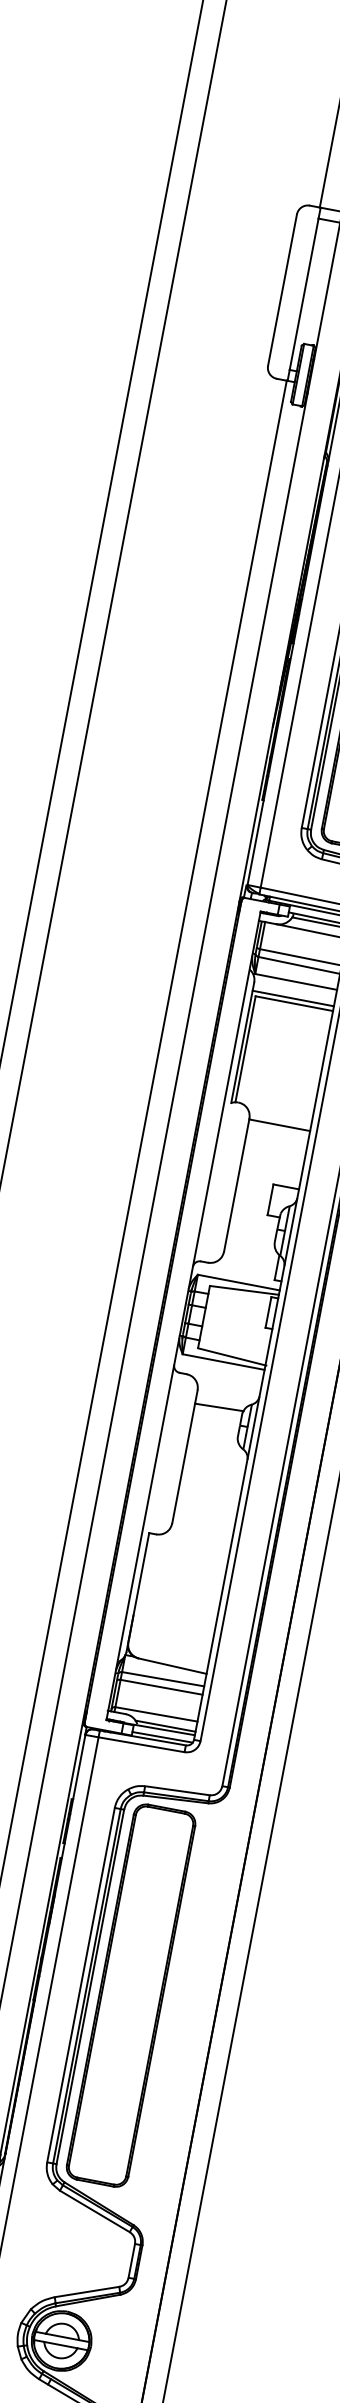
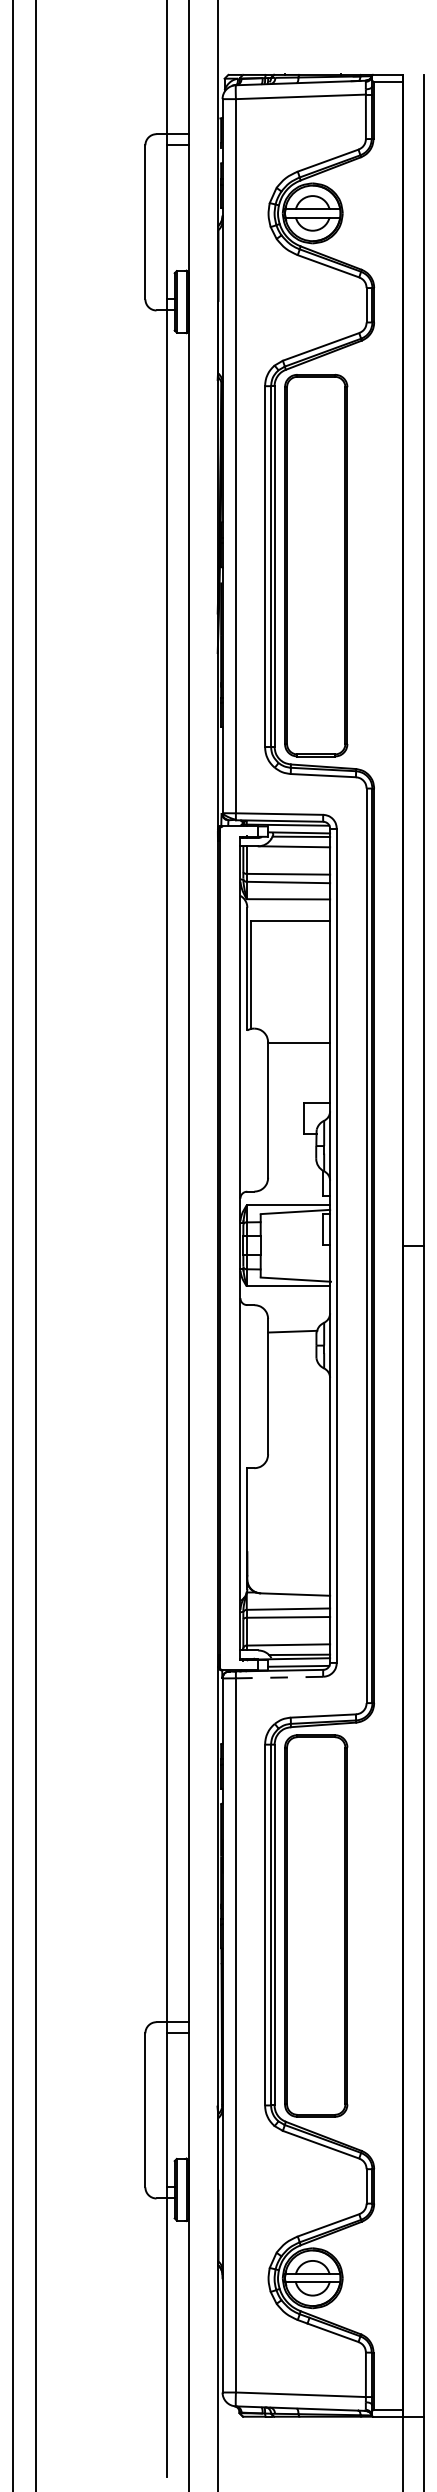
line: (293, 998) -> (288, 916), removed
line: (141, 1744) -> (279, 1677), solid -> dashed

